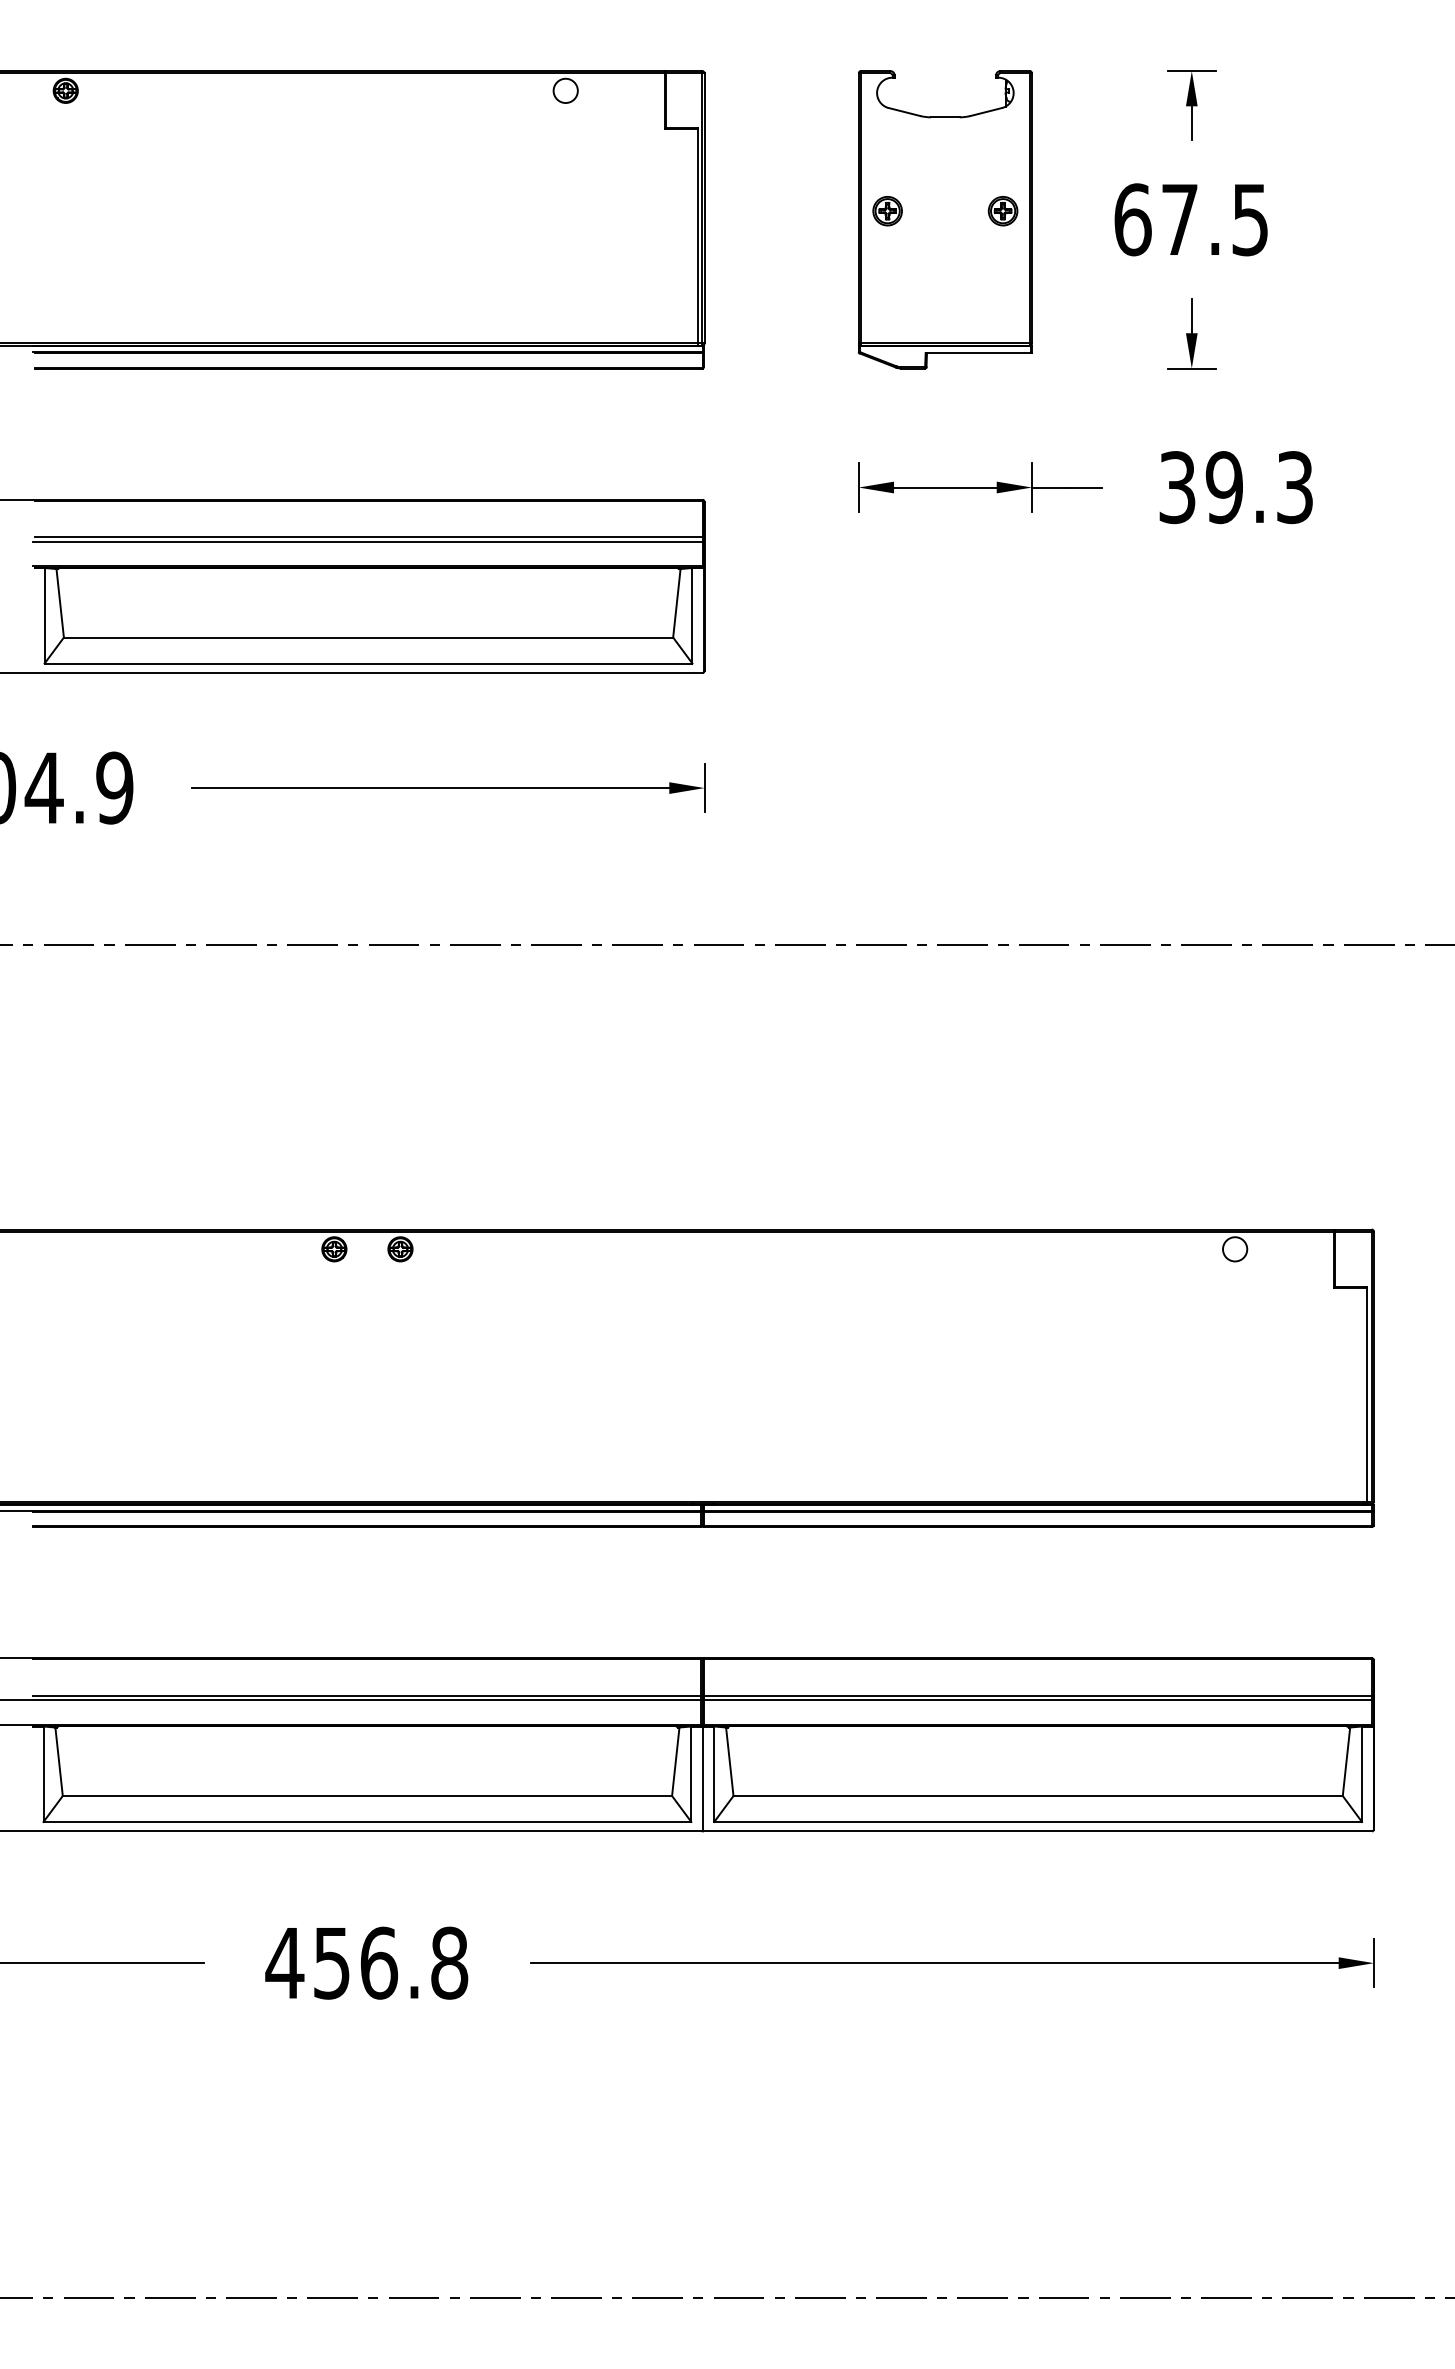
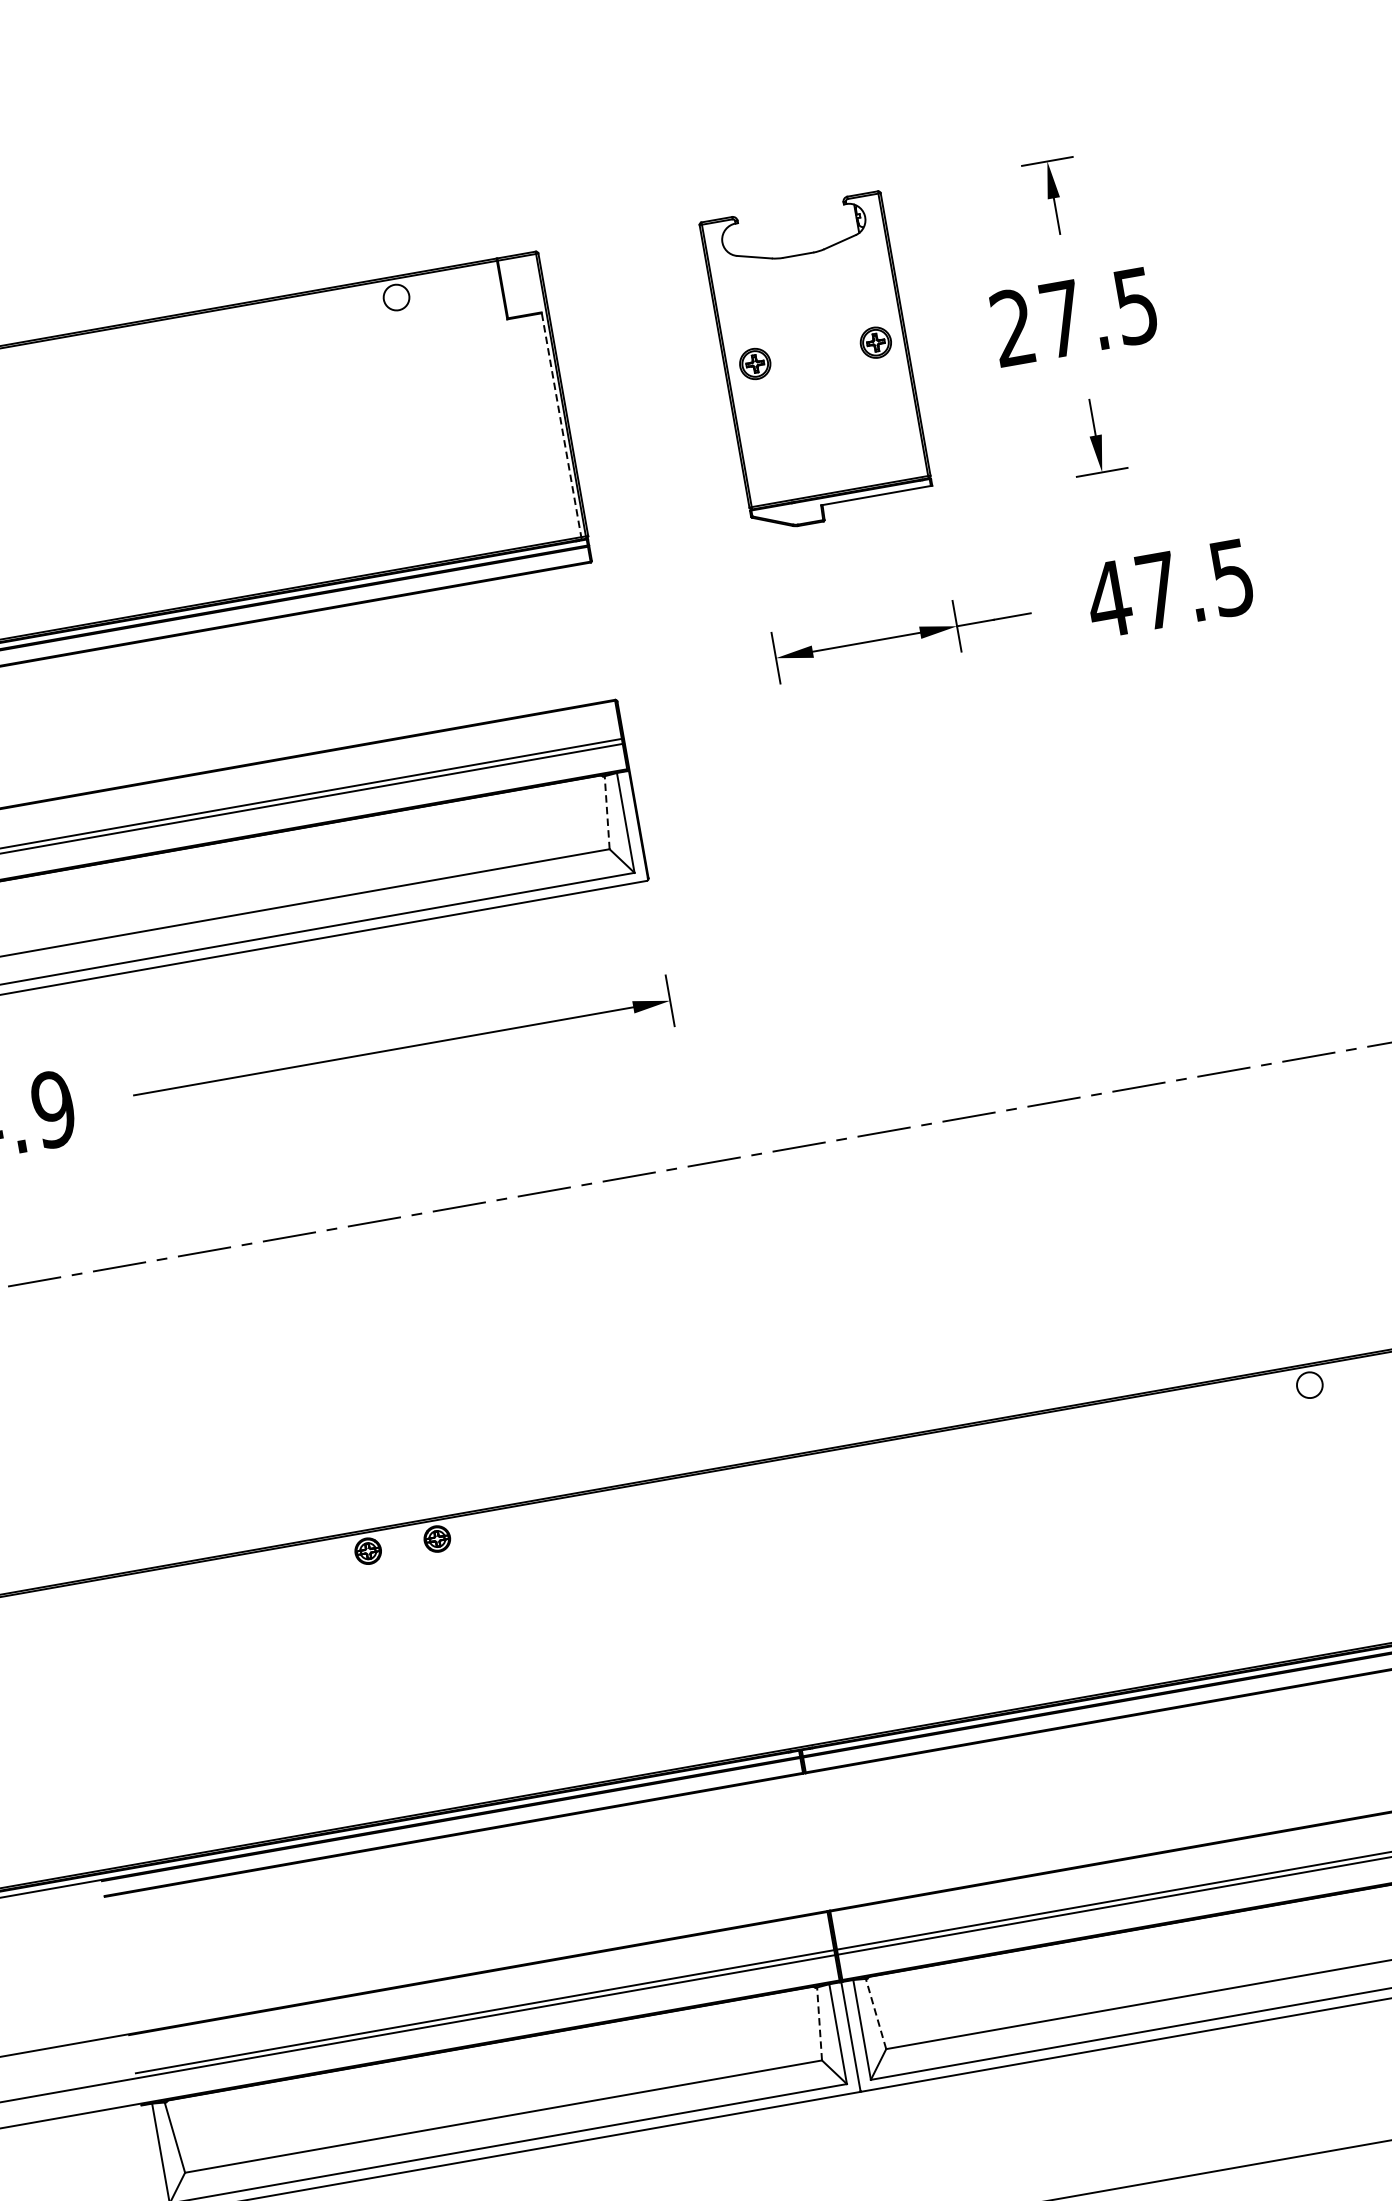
text: (1132, 219) -> (1012, 327), 67.5 -> 27.5
line: (697, 236) -> (561, 425), solid -> dashed
text: (1234, 487) -> (1168, 588), 39.3 -> 47.5
line: (676, 602) -> (606, 811), solid -> dashed
line: (675, 1761) -> (819, 2023), solid -> dashed
line: (729, 1761) -> (875, 2013), solid -> dashed

